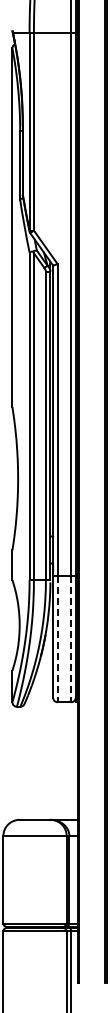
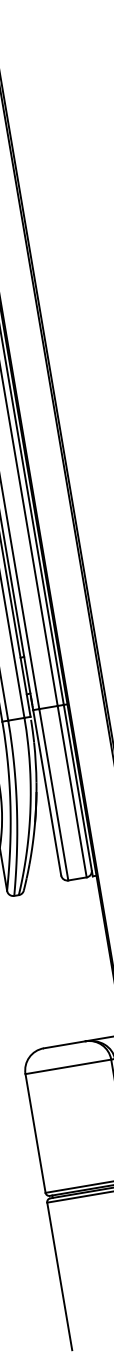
line: (57, 639) -> (53, 795), dashed -> solid
line: (71, 639) -> (72, 792), dashed -> solid

